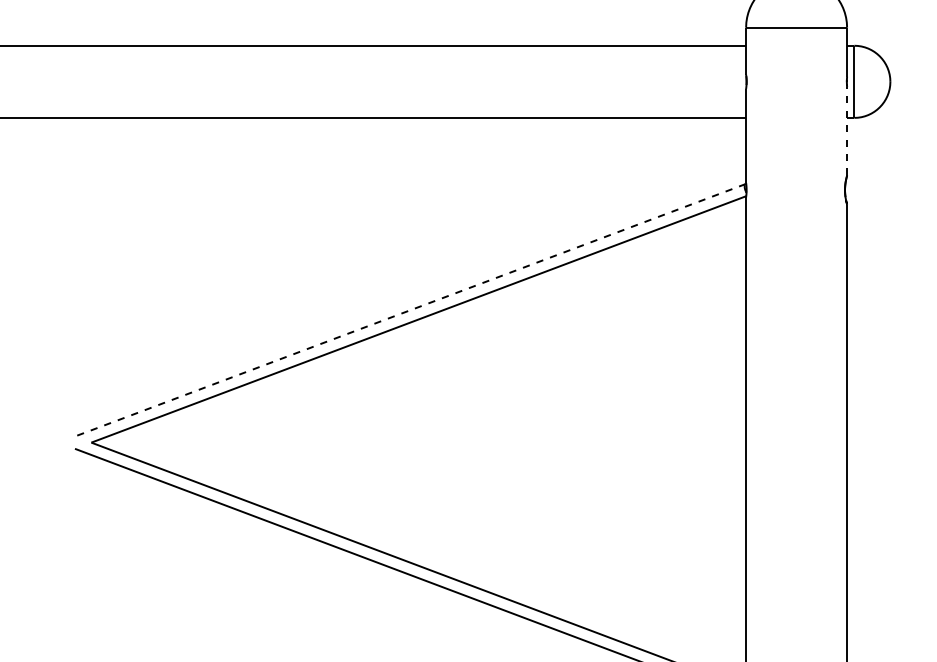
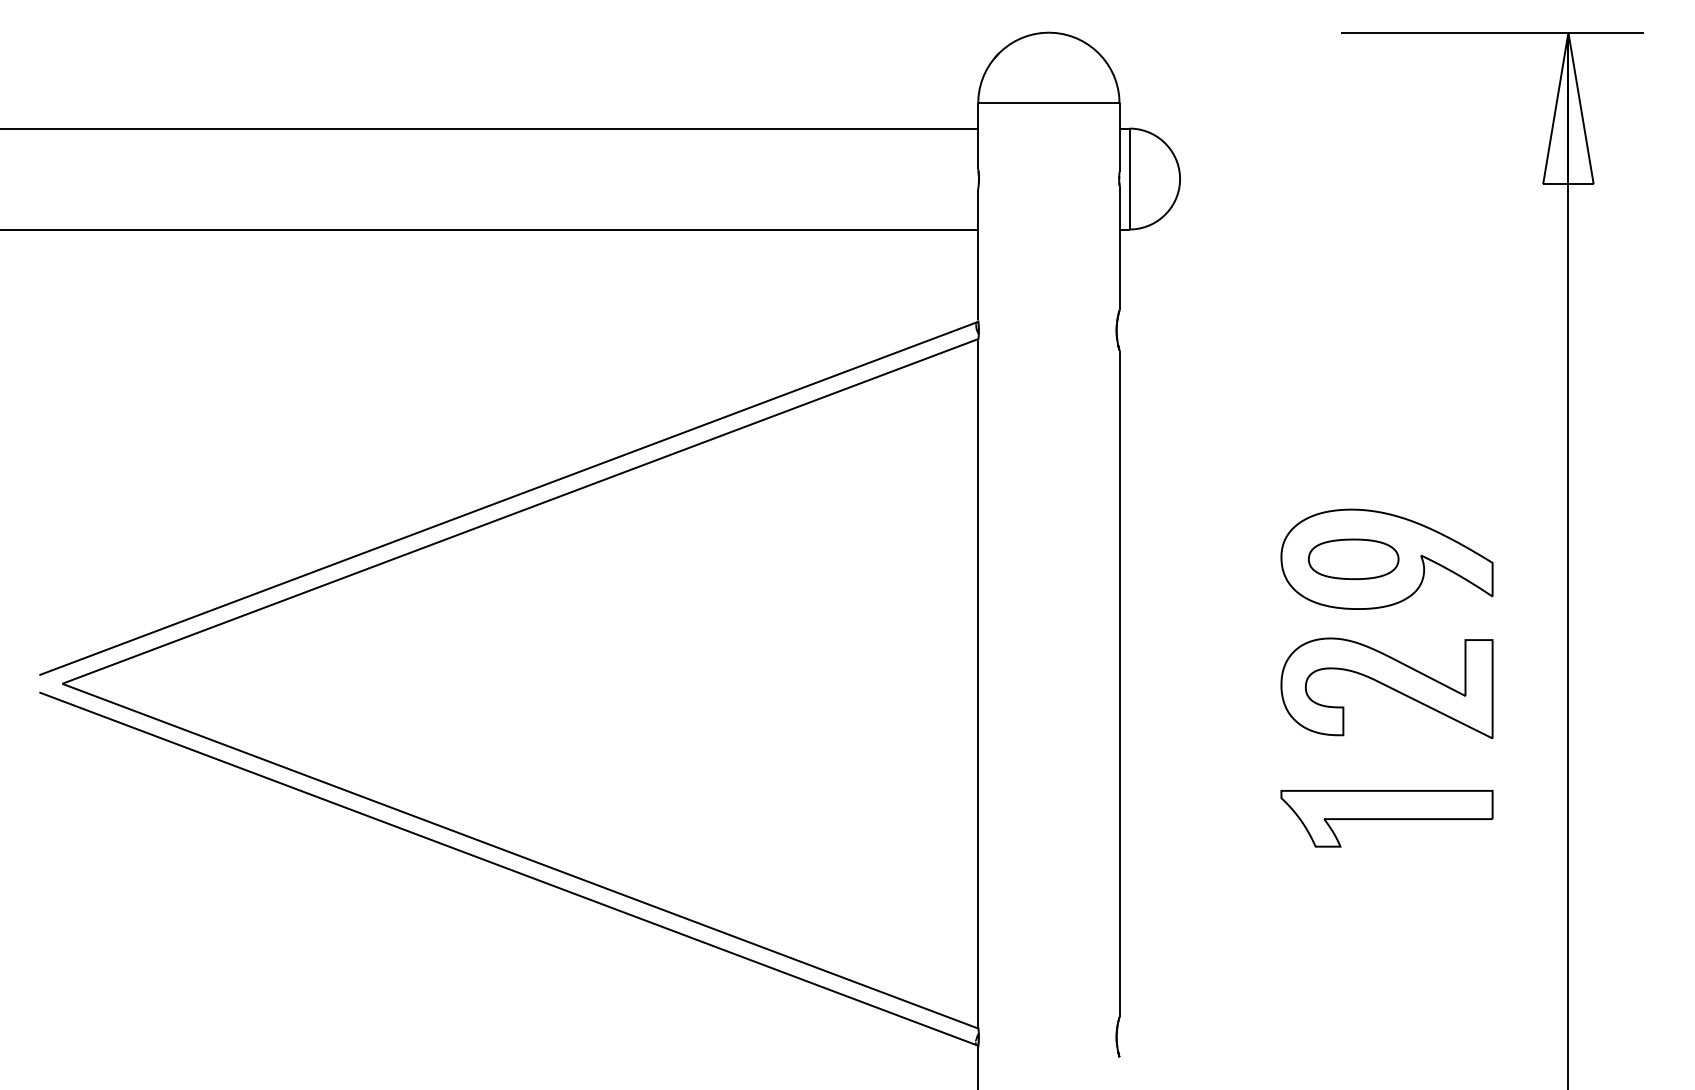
line: (847, 130) -> (1119, 247), dashed -> solid
line: (410, 310) -> (508, 498), dashed -> solid

